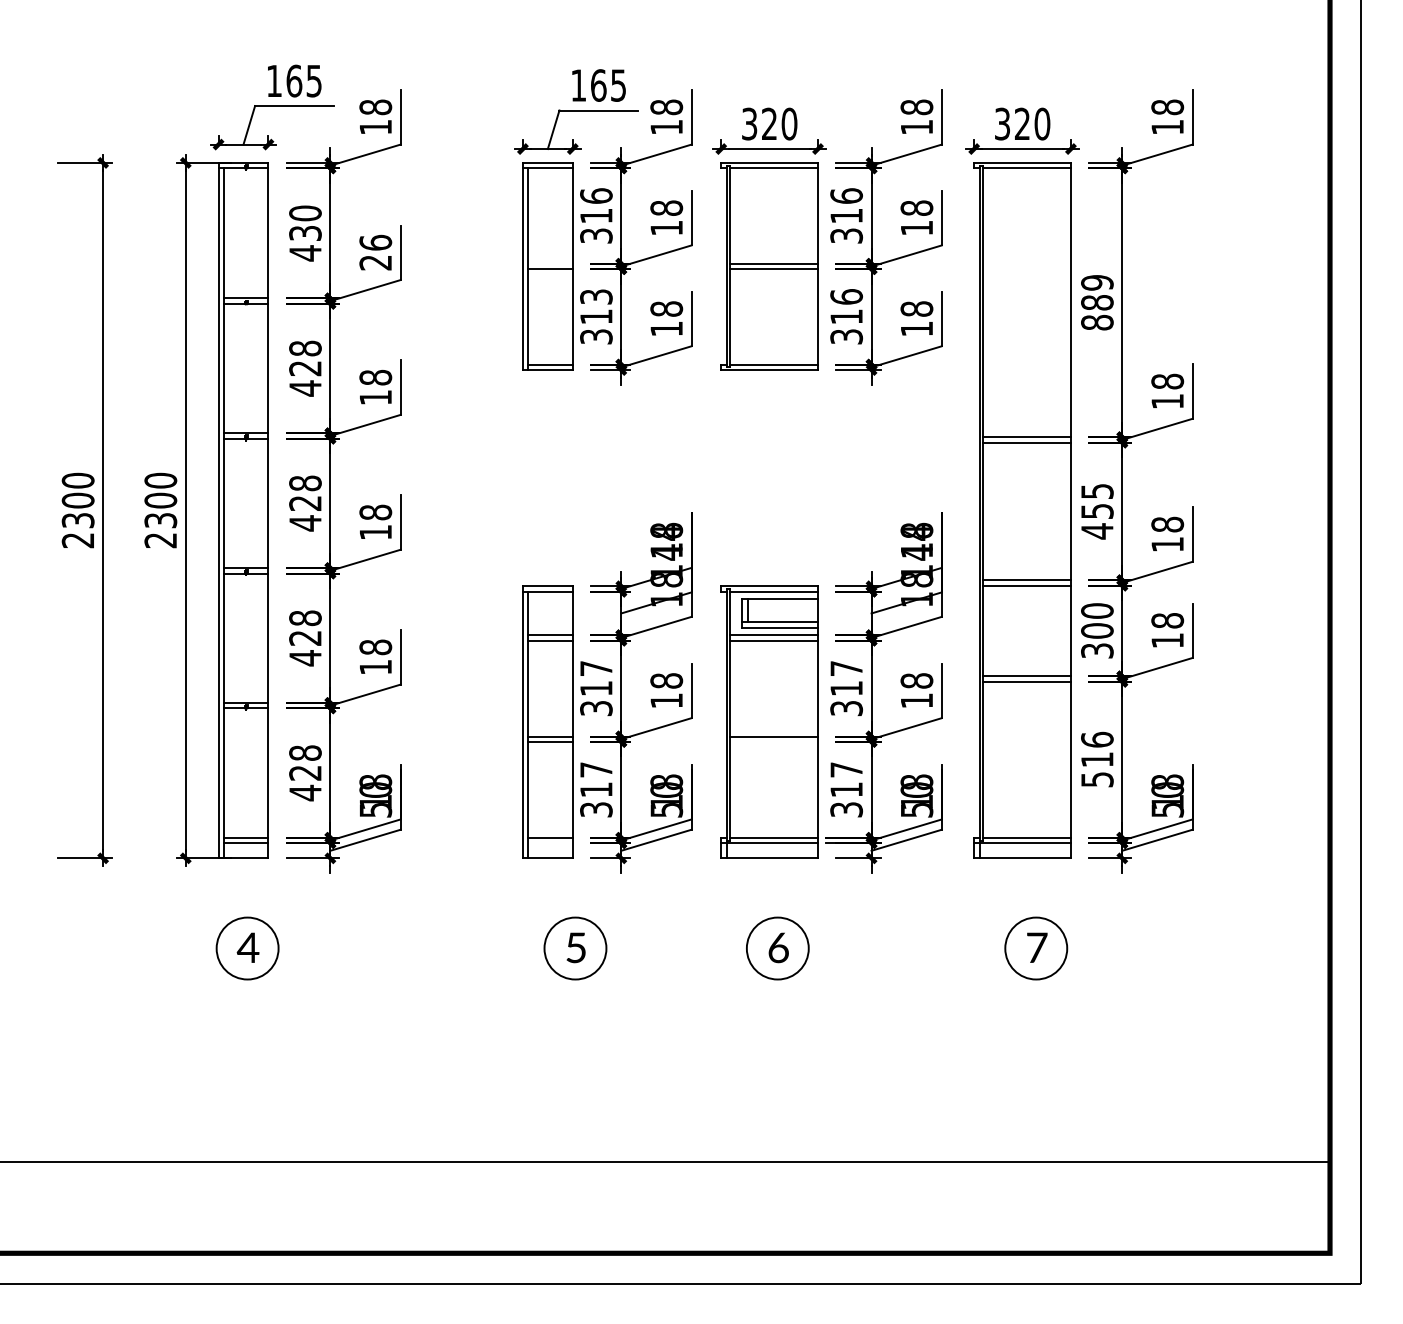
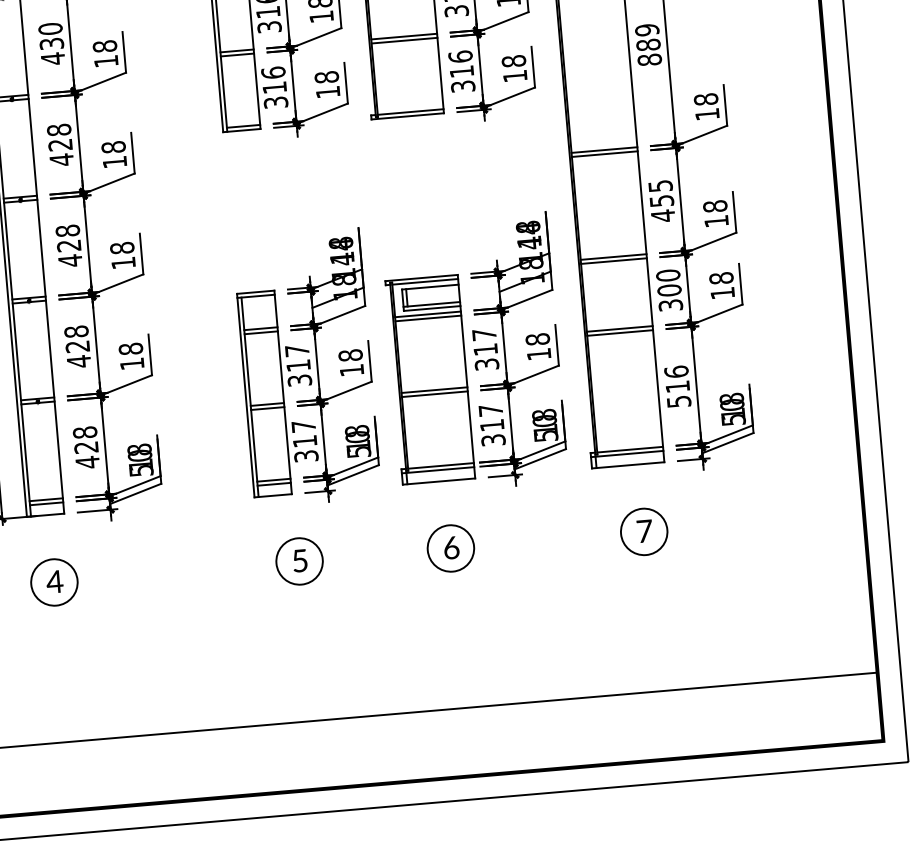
text: (375, 252) -> (105, 53), 26 -> 18
line: (550, 263) -> (237, 50), added
text: (596, 296) -> (273, 72), 313 -> 316
line: (774, 741) -> (435, 393), added
line: (550, 843) -> (274, 484), added

